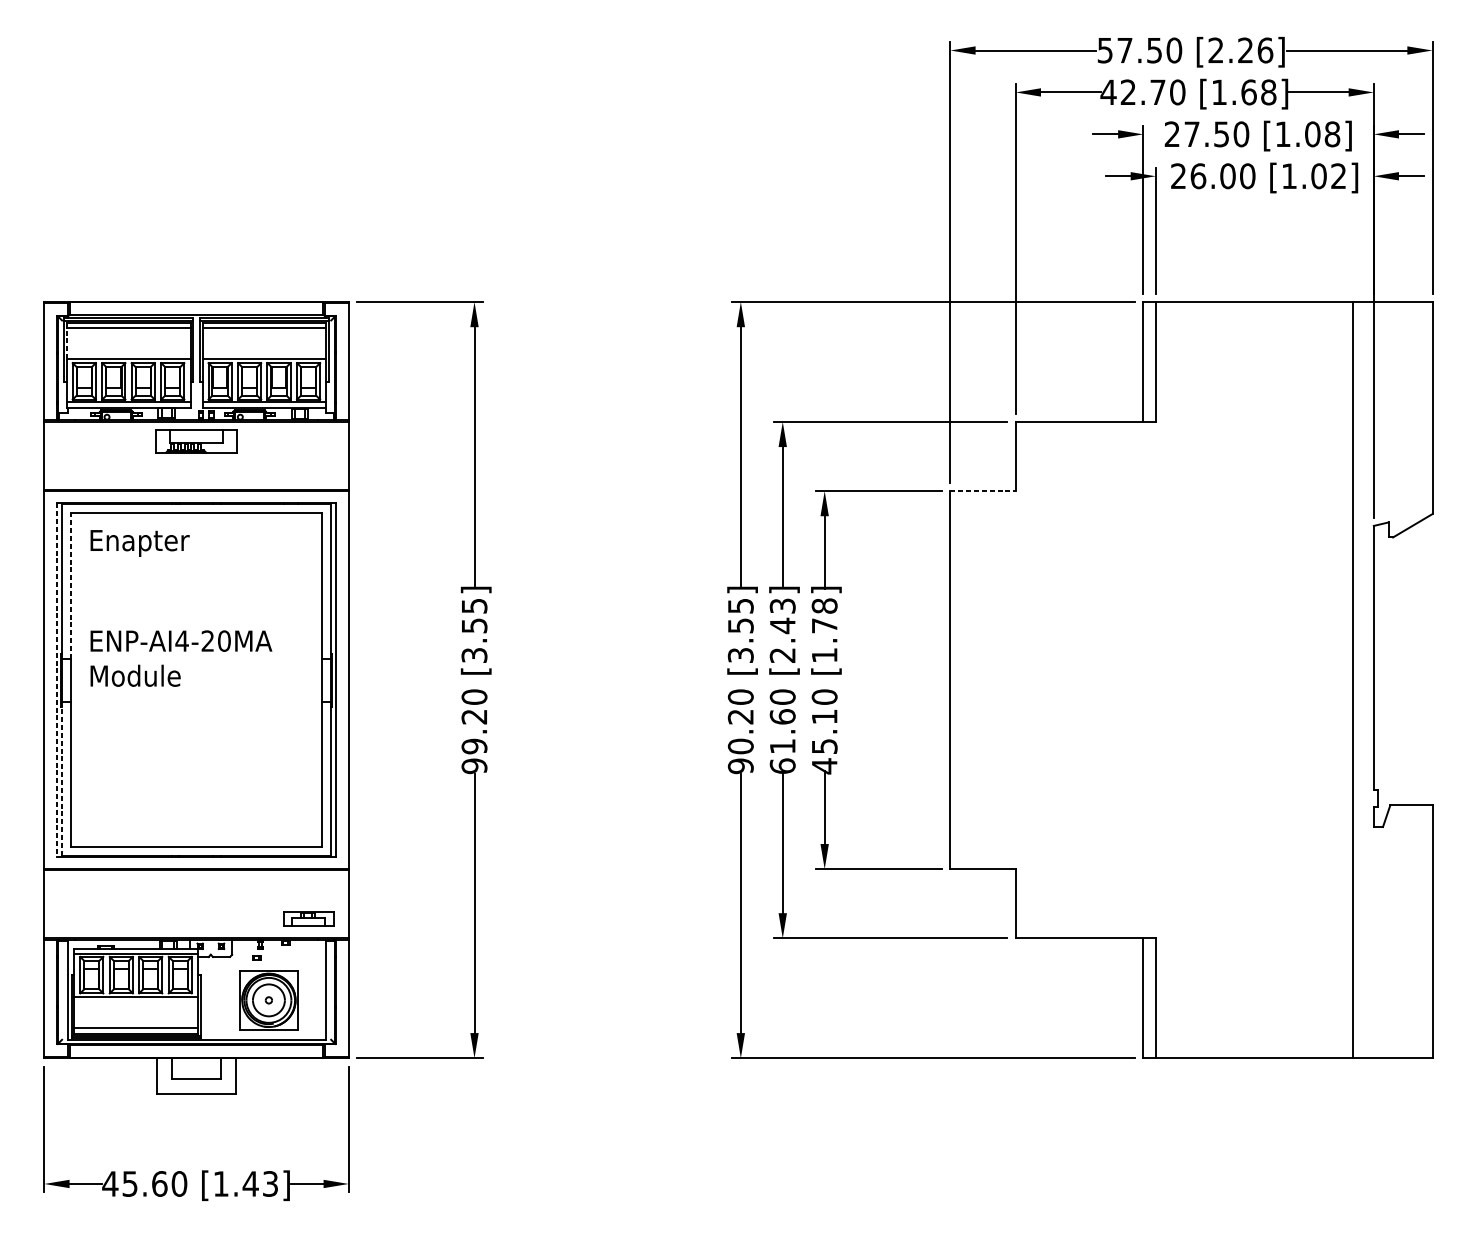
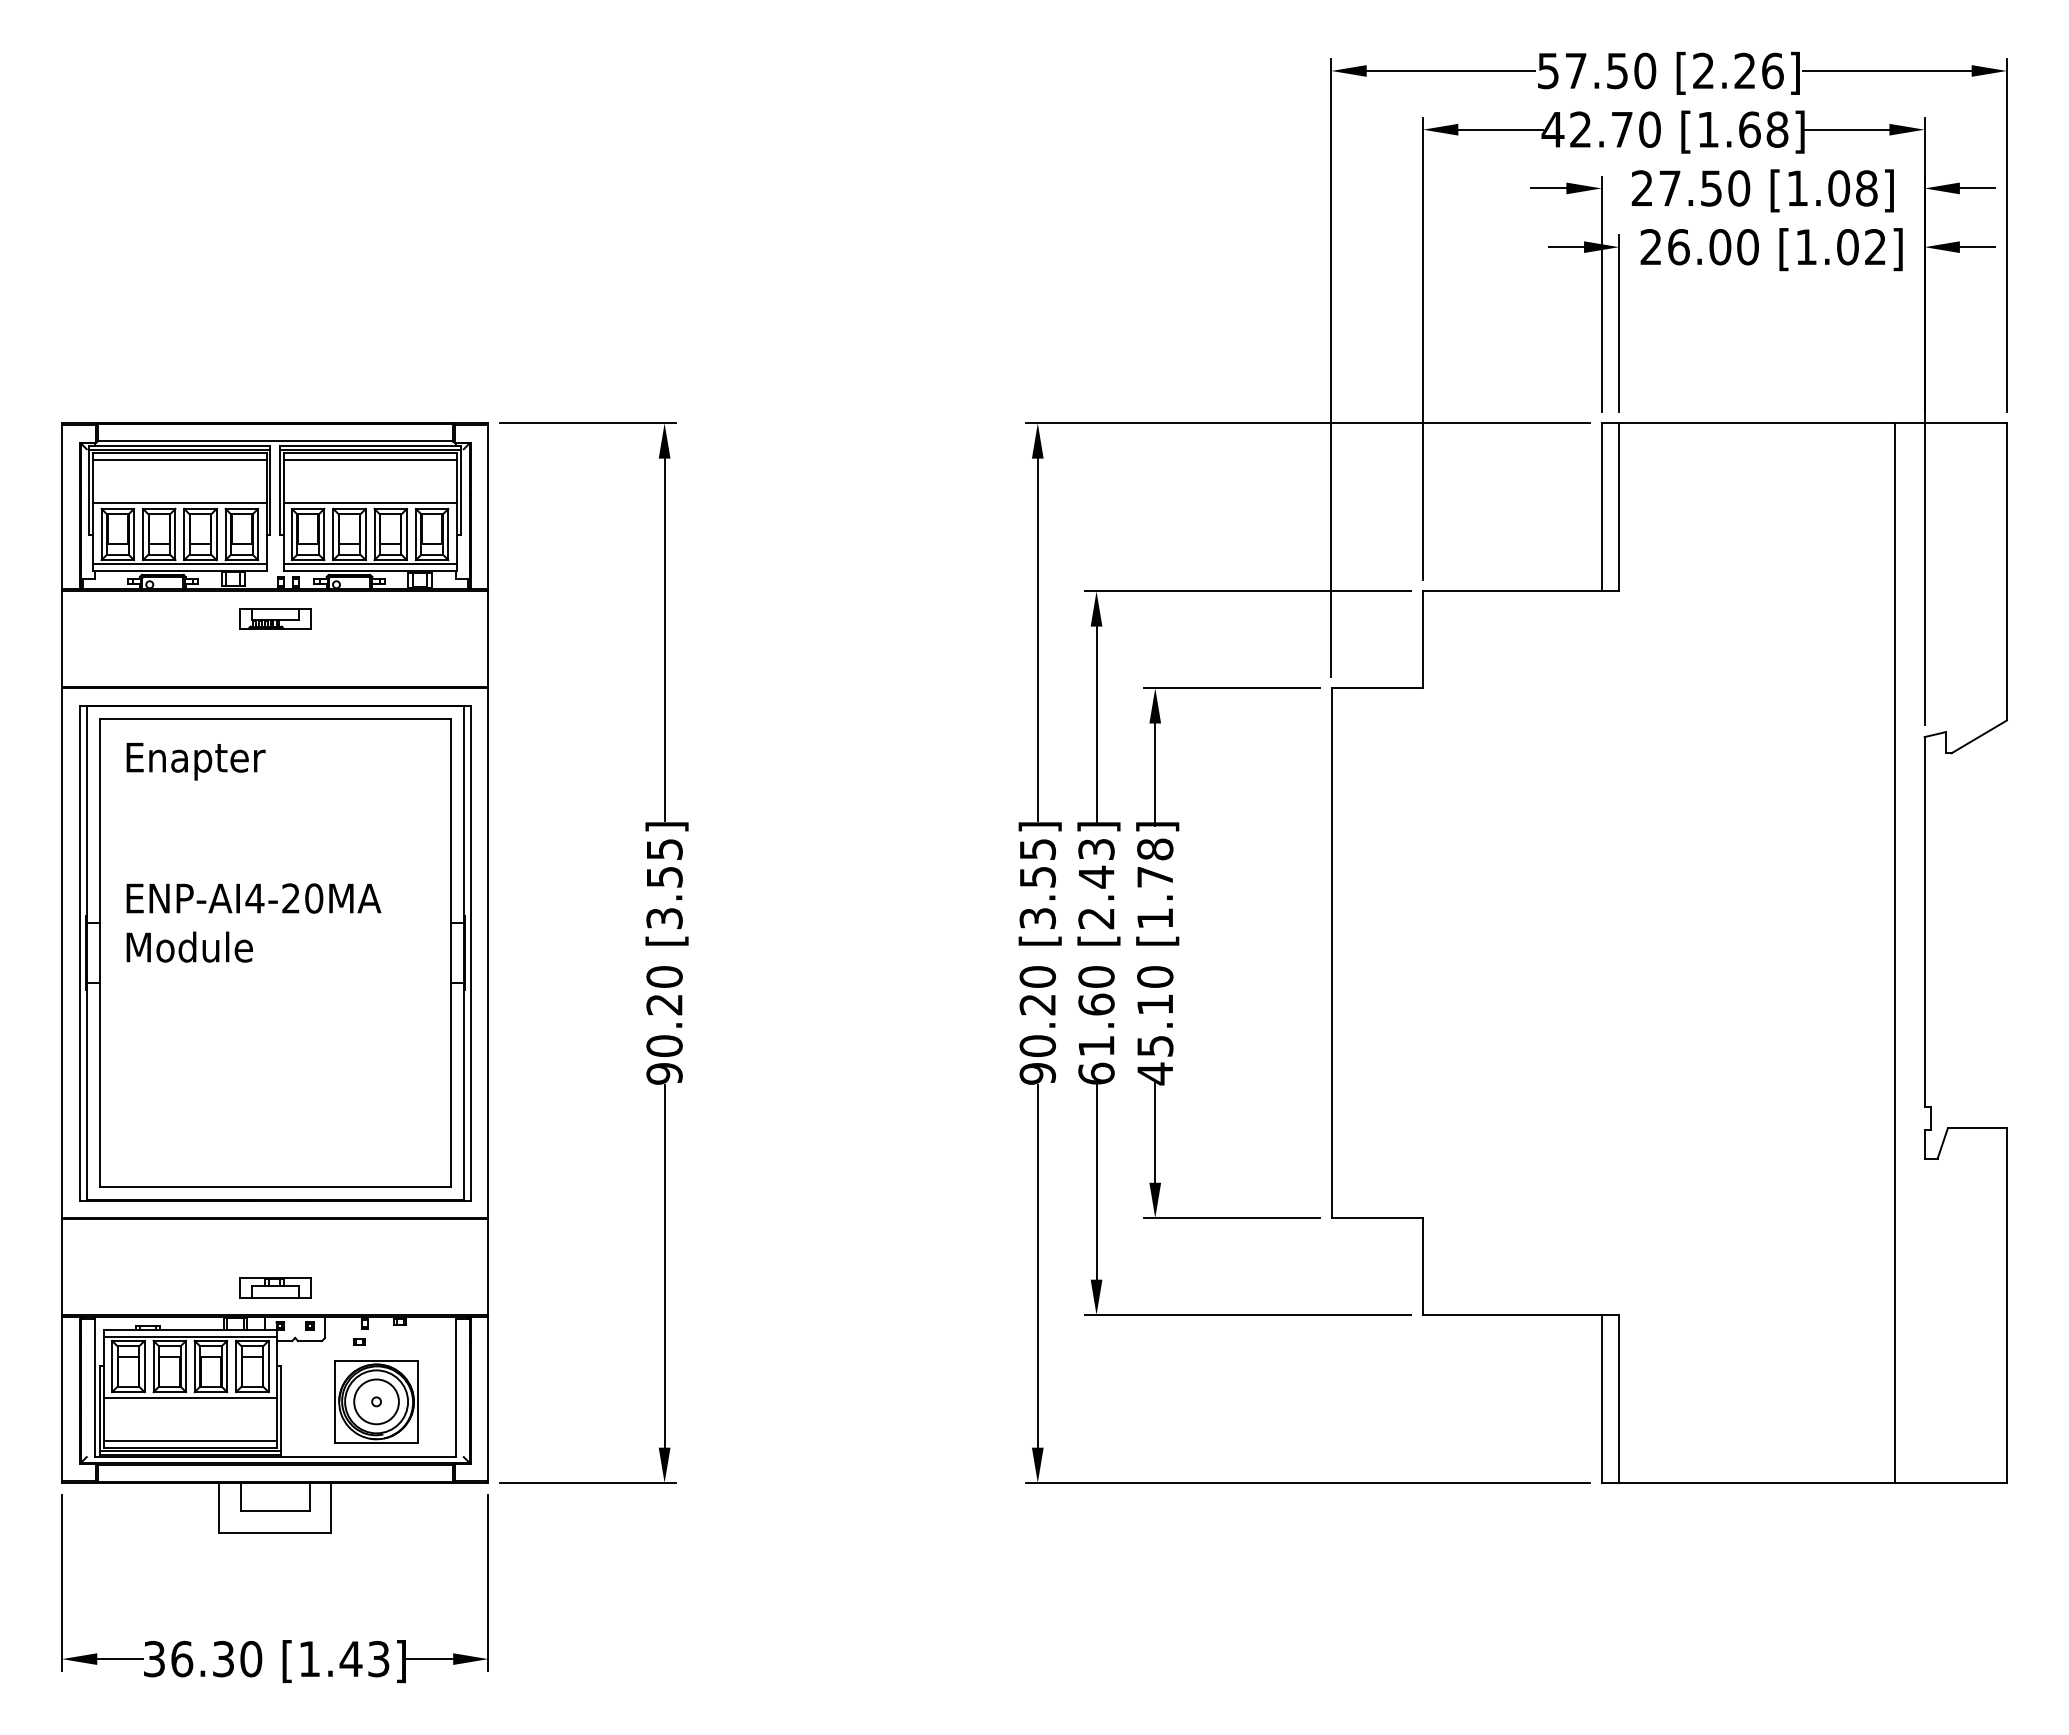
line: (66, 343) -> (93, 481), dashed -> solid
part: (196, 441) -> (275, 618), size x0.62
line: (983, 491) -> (1377, 688), dashed -> solid
line: (71, 586) -> (99, 821), dashed -> solid
line: (56, 680) -> (79, 953), dashed -> solid
text: (474, 746) -> (664, 1046), 99.20 -> 90.20
line: (61, 778) -> (86, 1091), dashed -> solid
part: (308, 918) -> (275, 1287), moved
text: (134, 1183) -> (188, 1658), 45.60 -> 36.30

